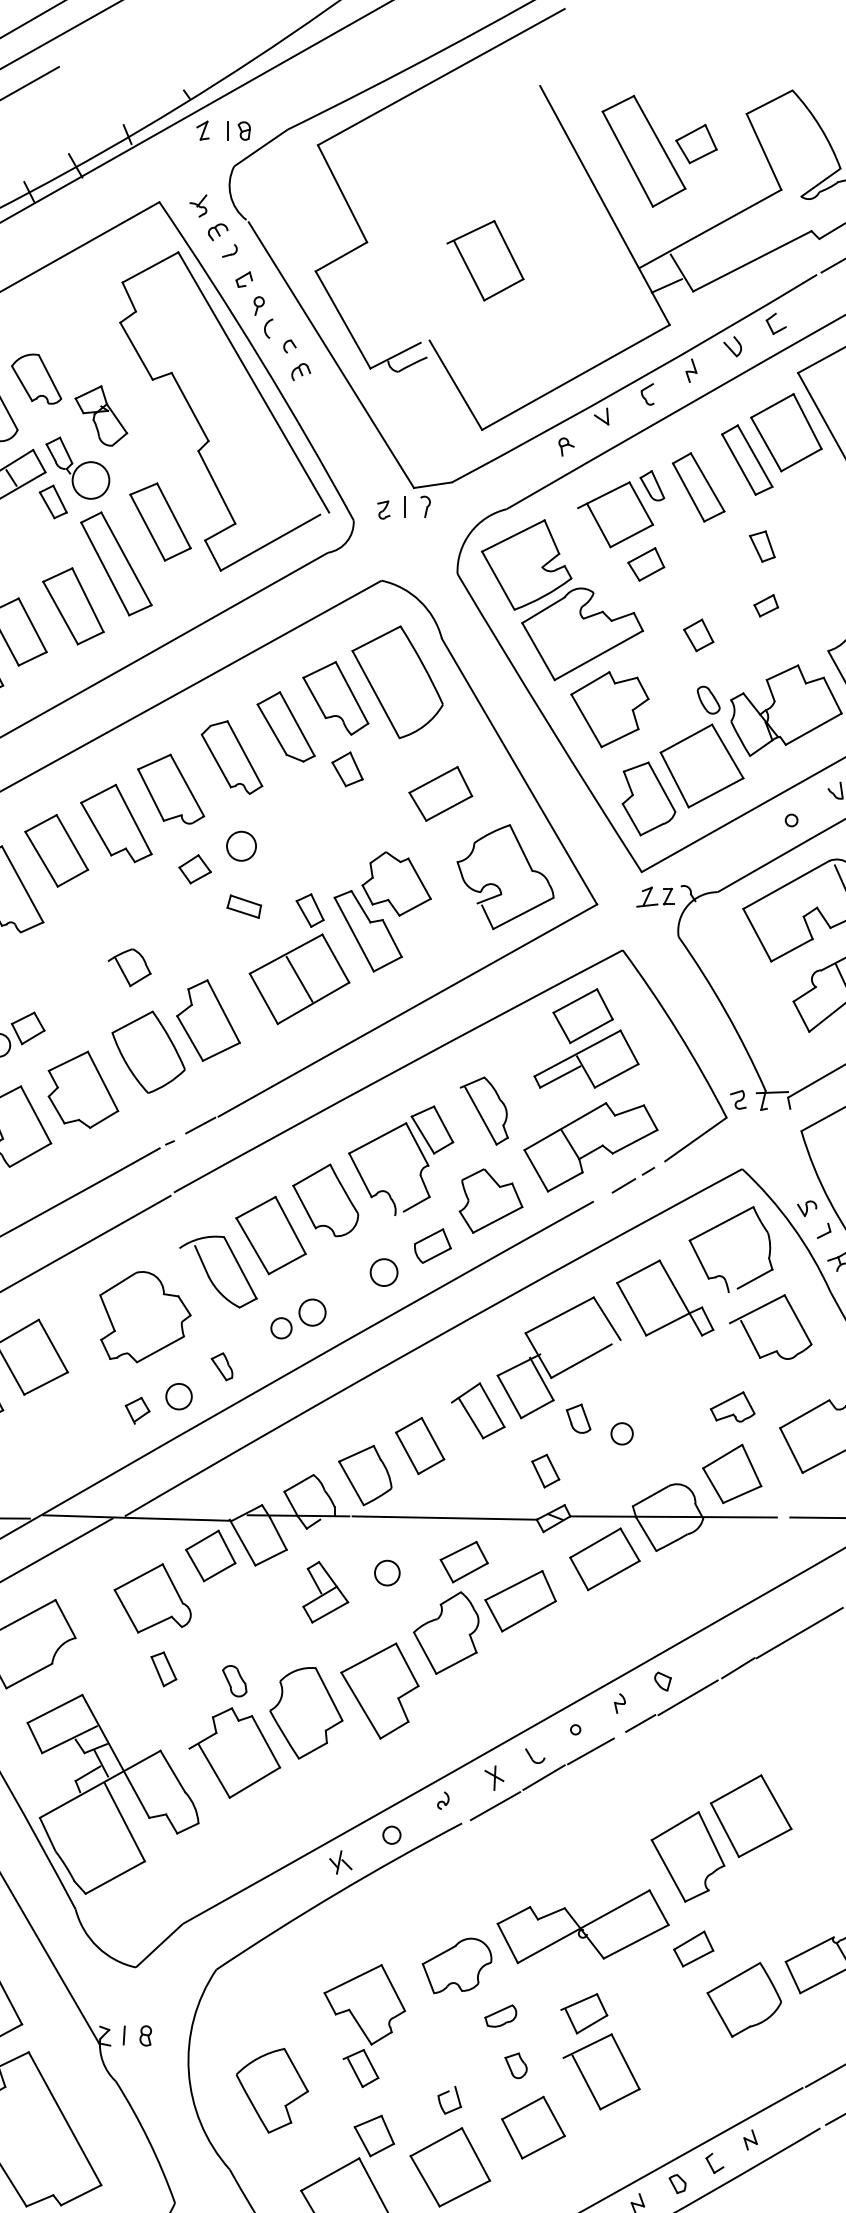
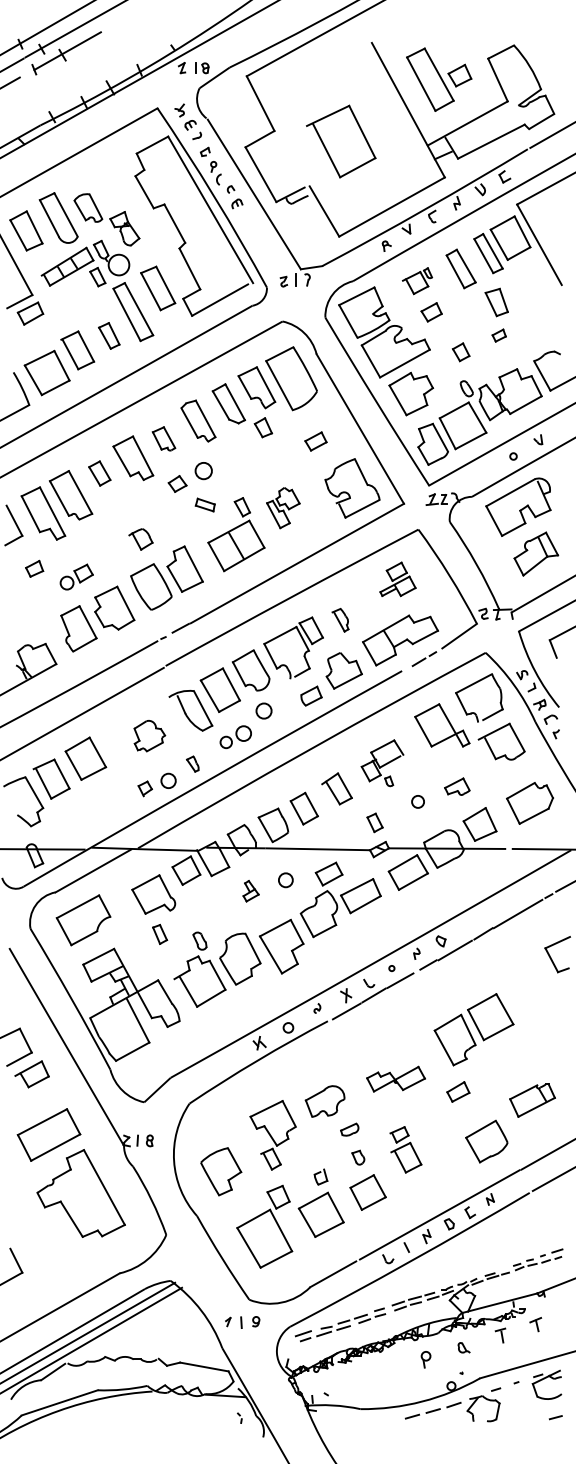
part: (484, 259) -> (340, 140), size x1.6
part: (621, 507) -> (417, 280), size x0.6
part: (763, 545) -> (497, 301), size x1.6
part: (74, 605) -> (109, 335), size x0.6
part: (170, 788) -> (163, 438), size x0.6
part: (439, 793) -> (315, 441), size x0.6
part: (56, 850) -> (99, 473), size x0.6
part: (383, 911) -> (283, 507), size x0.6
part: (585, 1038) -> (397, 579), size x0.6
part: (484, 1111) -> (340, 620), size x0.6
circle: (383, 1271) -> (263, 710), moved
part: (145, 1315) -> (149, 735), size x0.6
part: (558, 1365) -> (382, 763), size x0.6
part: (733, 1406) -> (457, 786), moved
part: (324, 1593) -> (250, 891), size x0.6
part: (582, 1925) -> (395, 1078), size x0.6
part: (743, 1999) -> (486, 1141), moved
part: (599, 2051) -> (405, 1149), size x0.7

